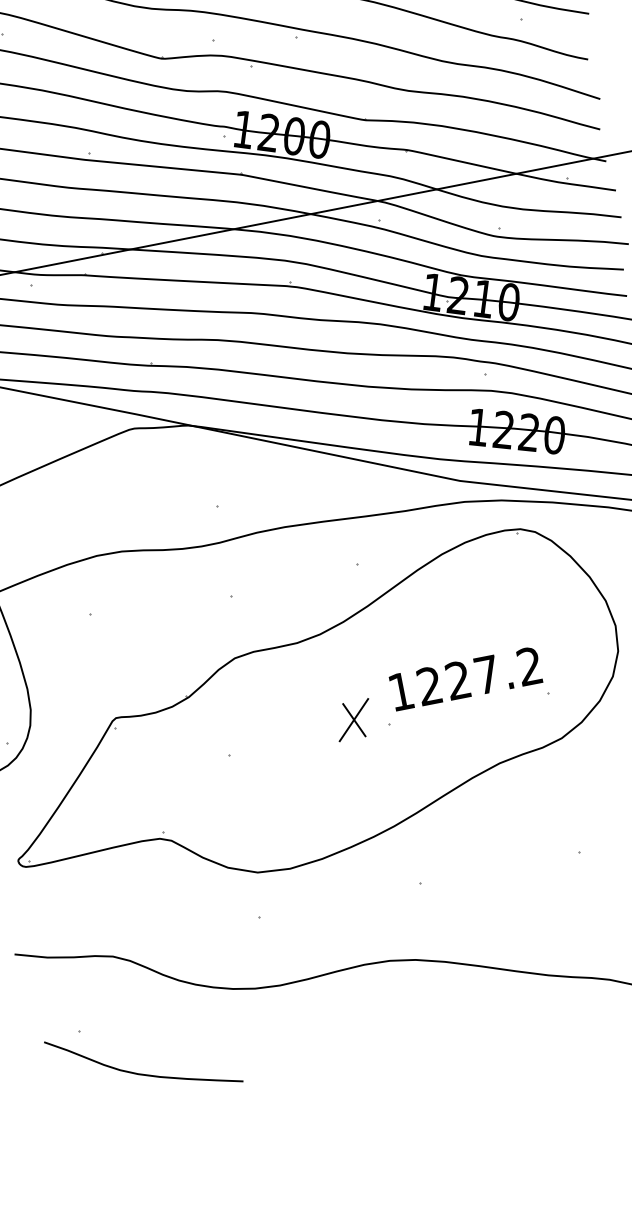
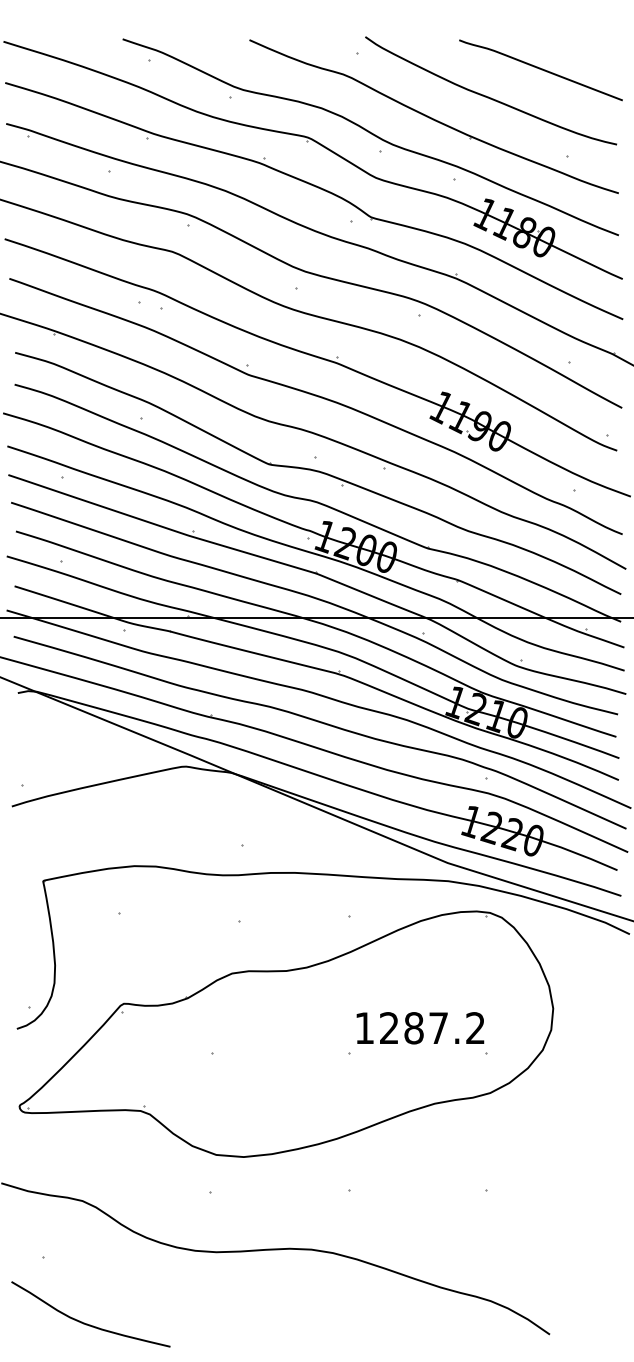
text: (457, 680) -> (413, 1028), 1227.2 -> 1287.2
part: (353, 720) -> (320, 1044), removed
curve: (141, 1073) -> (87, 1323), moved

